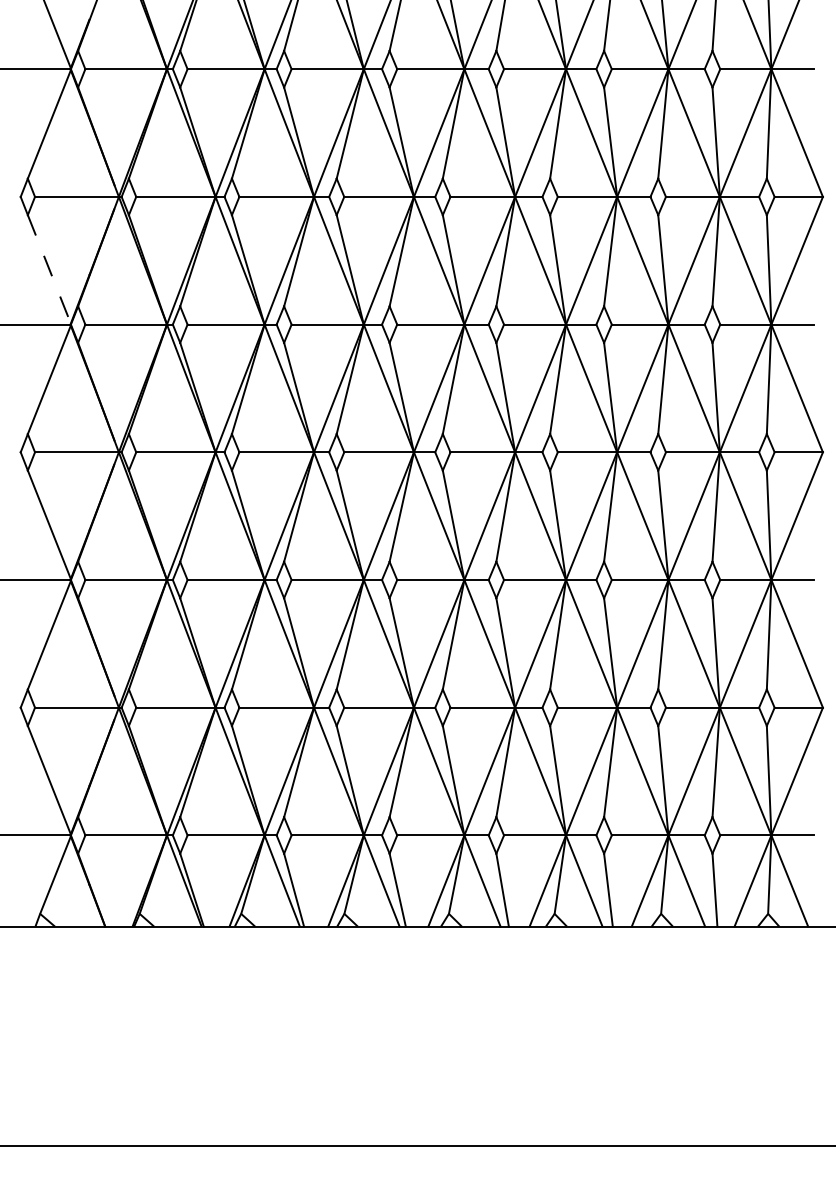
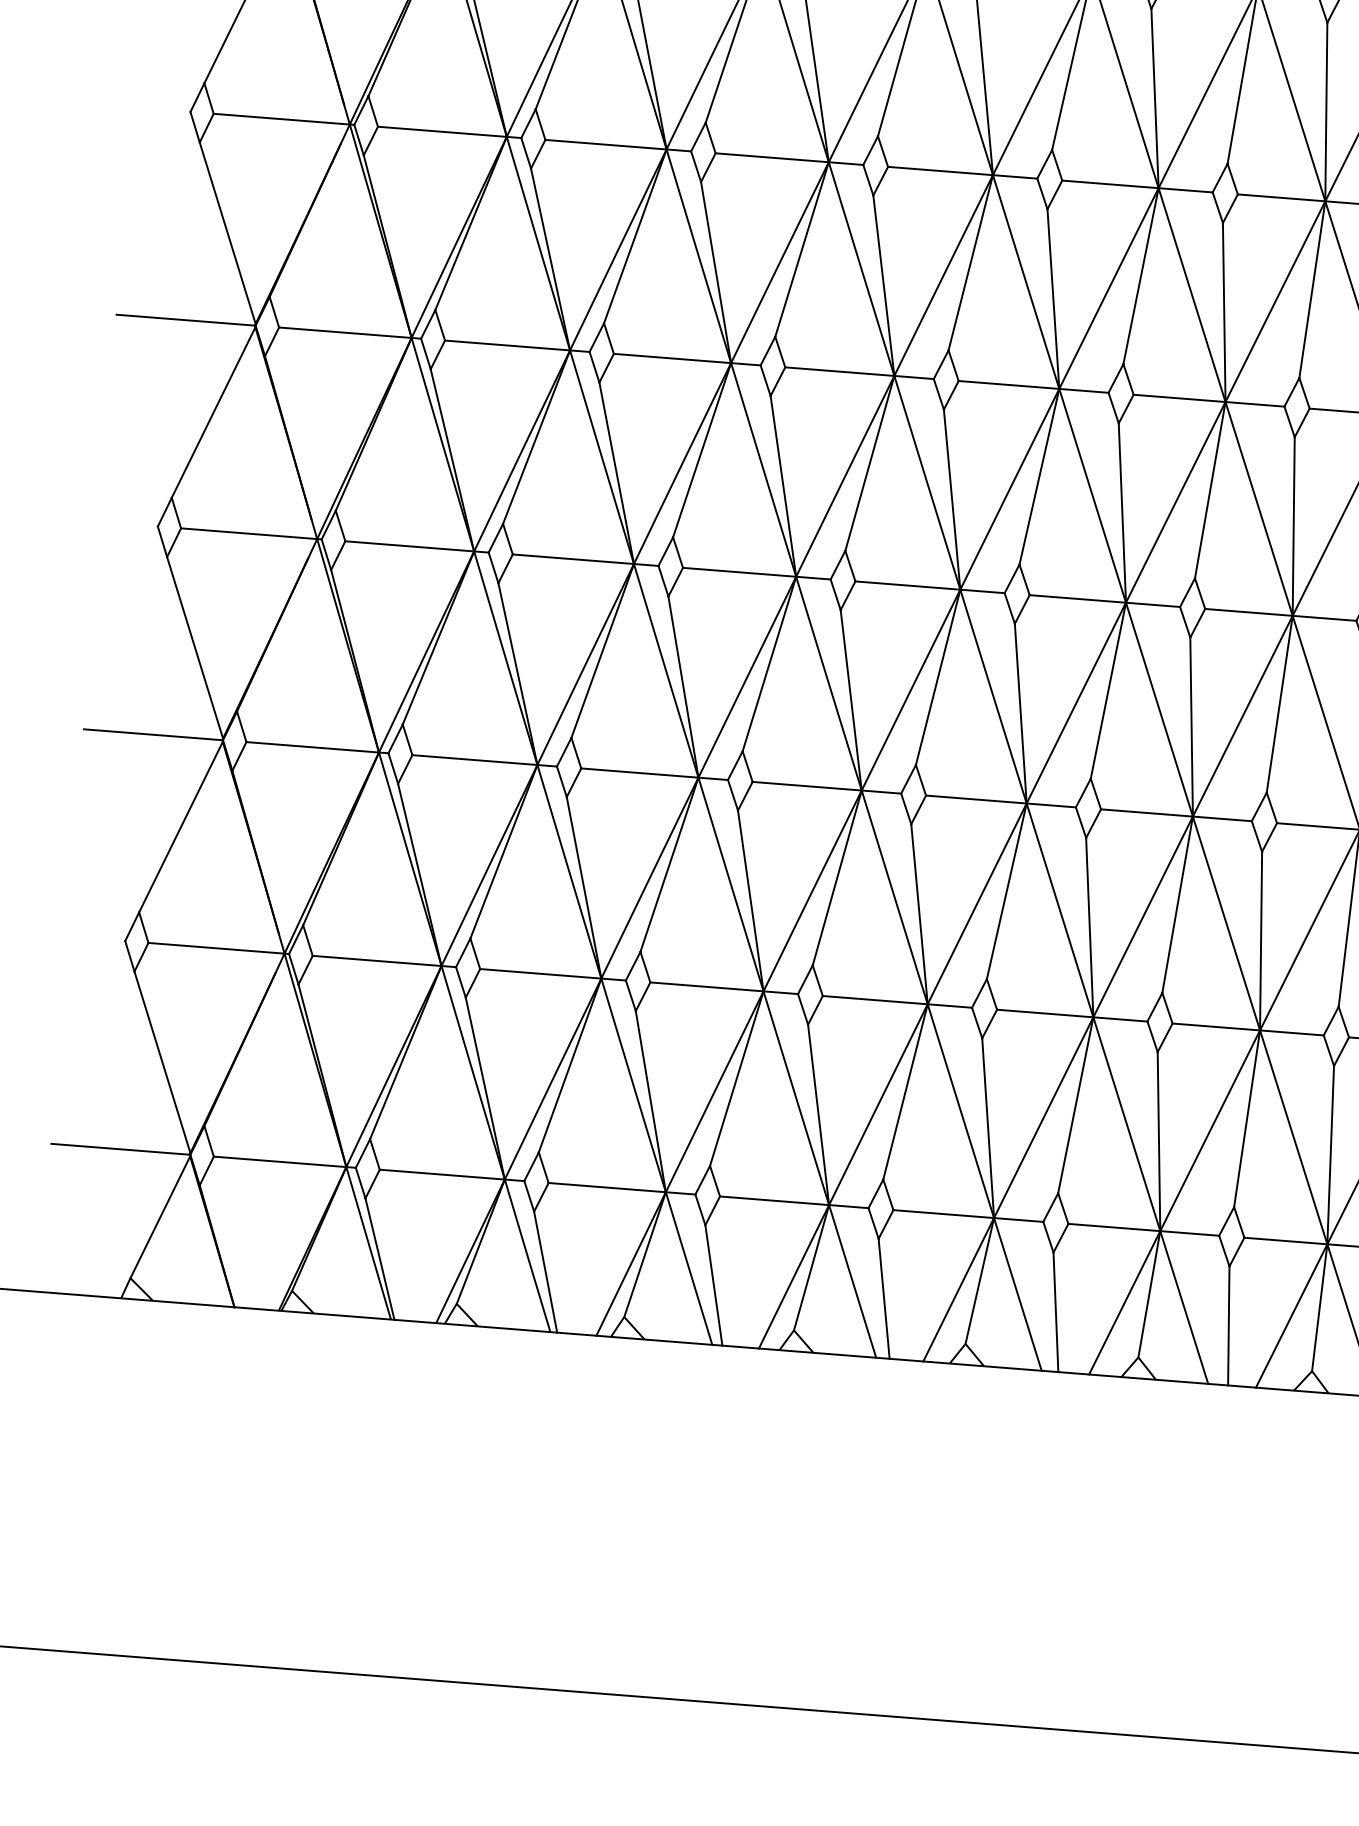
line: (49, 269) -> (227, 233), dashed -> solid

